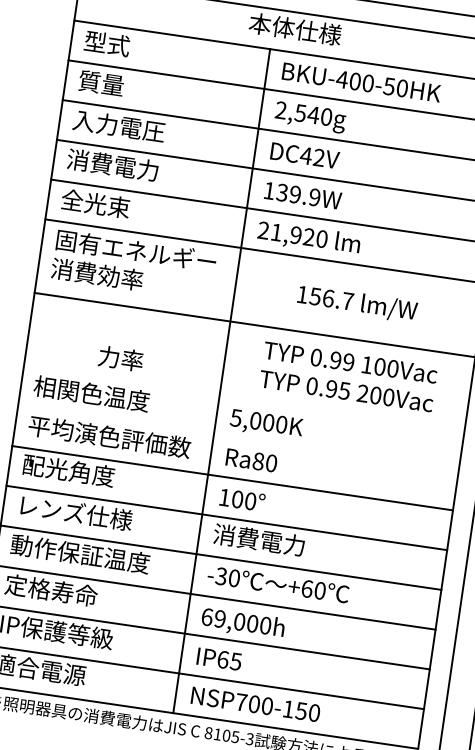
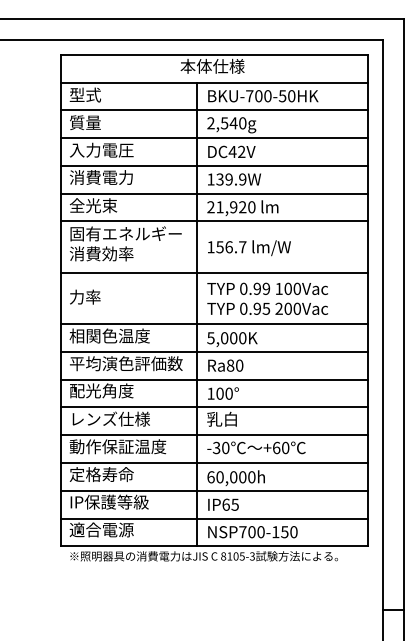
text: (341, 80) -> (249, 96), BKU-400-50HK -> BKU-700-50HK
text: (357, 304) -> (249, 248), moved
text: (121, 357) -> (85, 296), moved
text: (348, 376) -> (267, 298), moved
line: (244, 399) -> (214, 324), added
line: (238, 437) -> (214, 351), added
text: (258, 538) -> (238, 418), 消費電力 -> 乳白
text: (219, 619) -> (219, 477), 69,000h -> 60,000h

